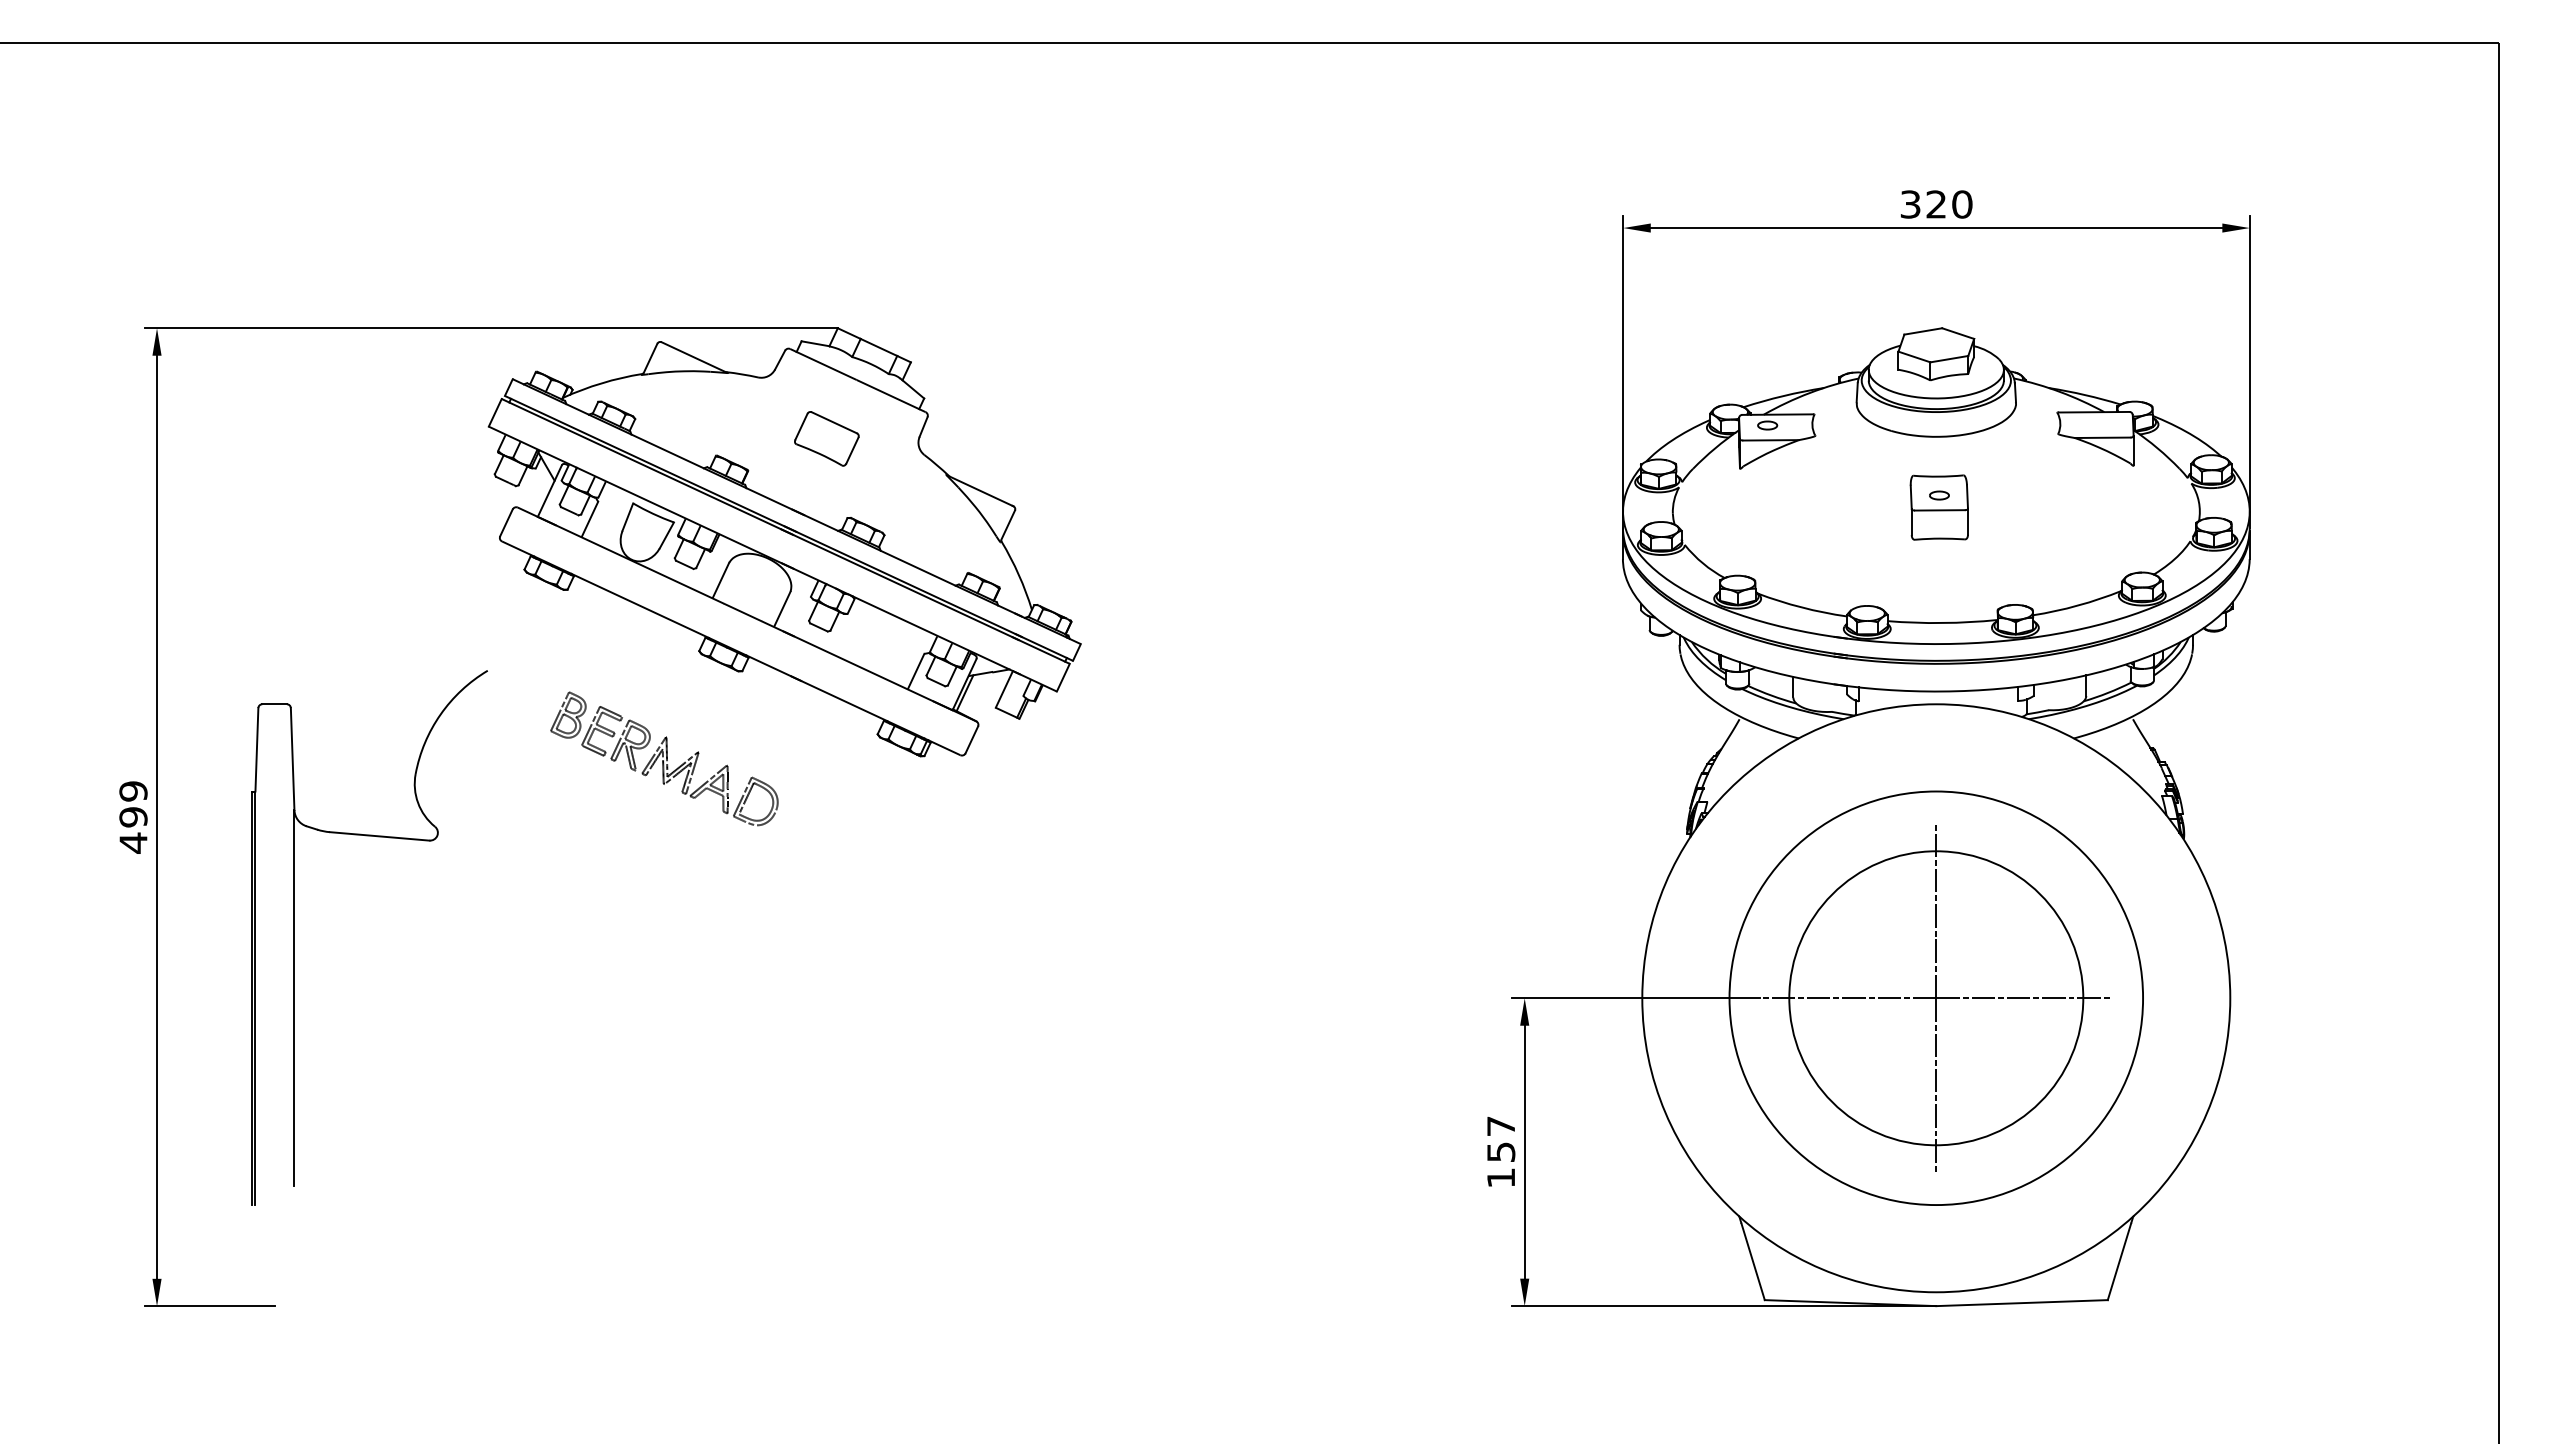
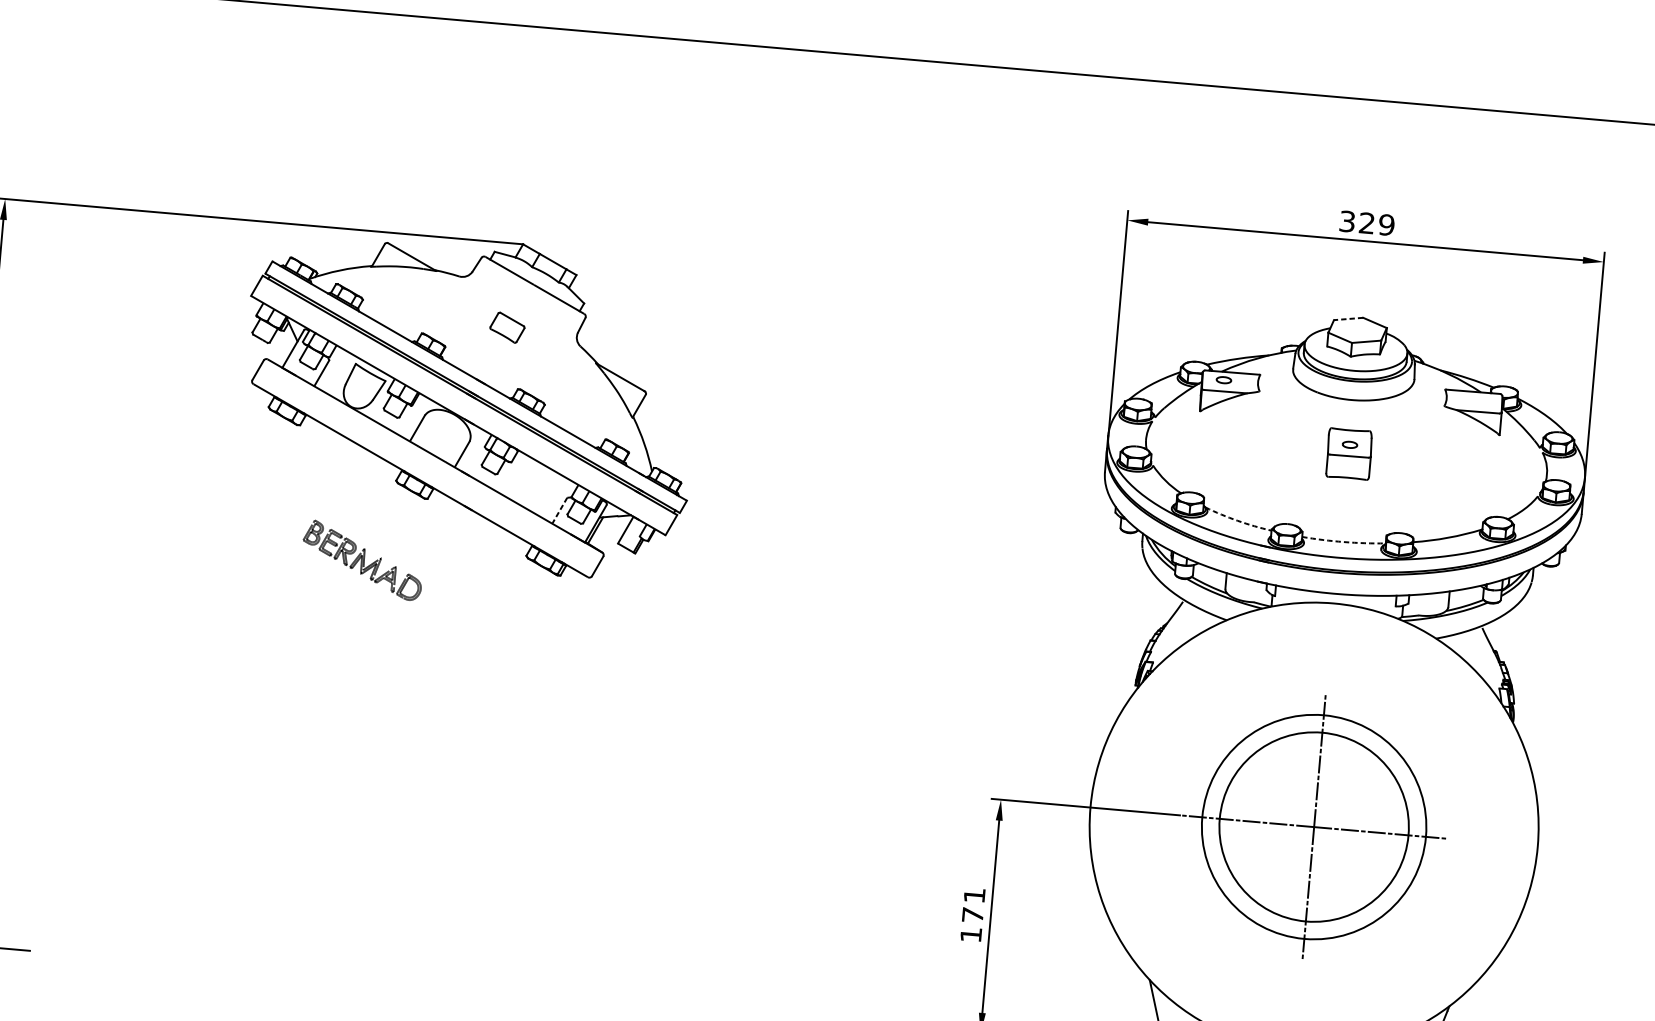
text: (1962, 204) -> (1386, 225), 320 -> 329
line: (1922, 331) -> (1348, 318), solid -> dashed
part: (826, 438) -> (507, 327), size x0.7
arc: (1801, 607) -> (1237, 520), solid -> dashed
arc: (1942, 623) -> (1343, 542), solid -> dashed
line: (916, 671) -> (560, 510), solid -> dashed
part: (664, 758) -> (362, 560), size x0.7
part: (294, 937) -> (69, 671), removed
circle: (1936, 998) -> (1314, 827), size x0.6
text: (1501, 1138) -> (974, 904), 157 -> 171

